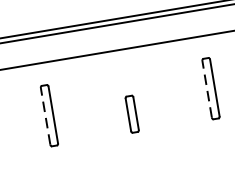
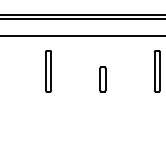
line: (206, 88) -> (154, 70), dashed -> solid
line: (44, 115) -> (45, 70), dashed -> solid

